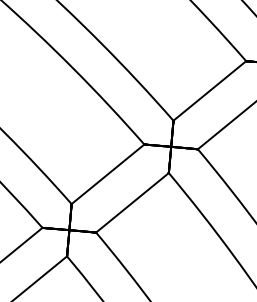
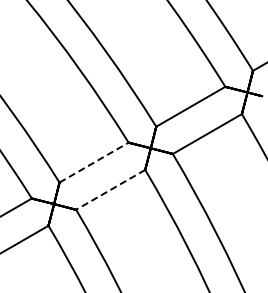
line: (108, 174) -> (94, 162), solid -> dashed
line: (132, 202) -> (110, 189), solid -> dashed

